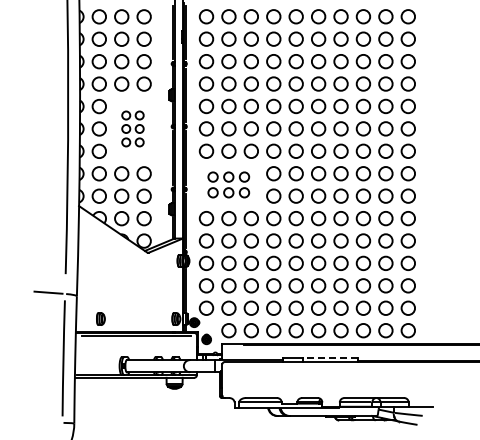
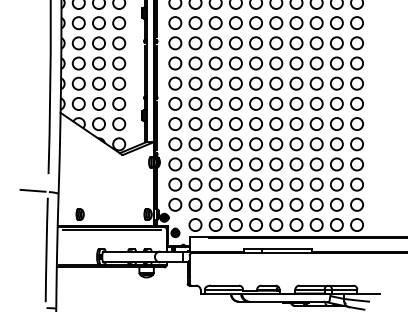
part: (132, 128) -> (108, 42), size x1.67
part: (228, 184) -> (195, 93), size x1.43
line: (330, 357) -> (286, 249), dashed -> solid

